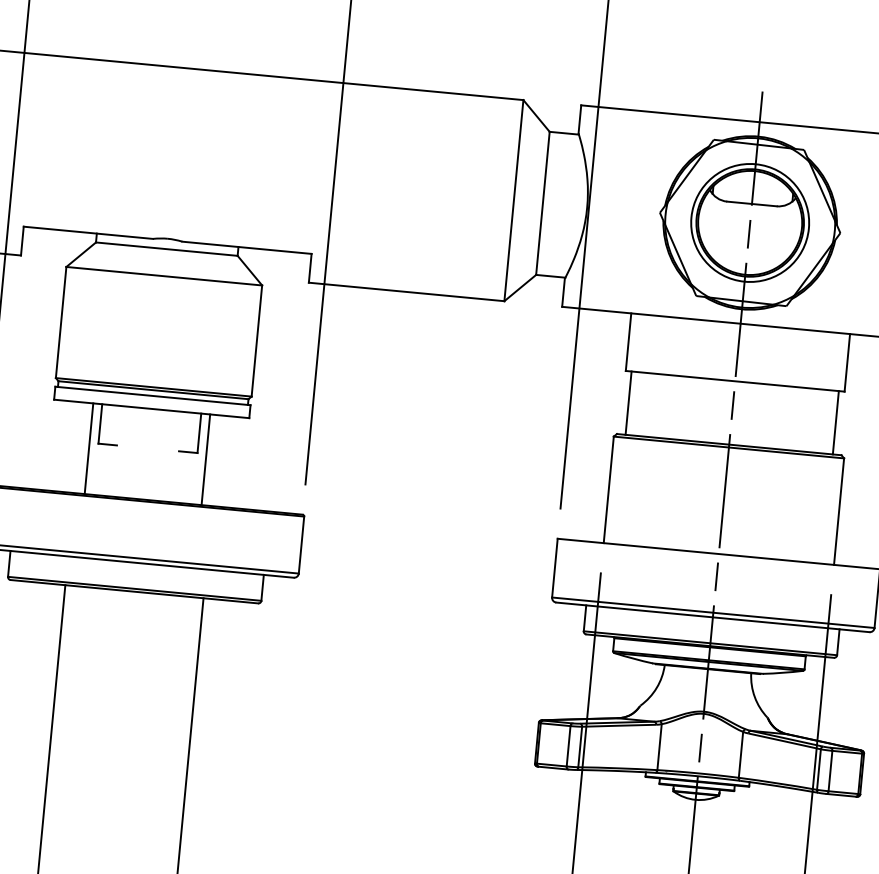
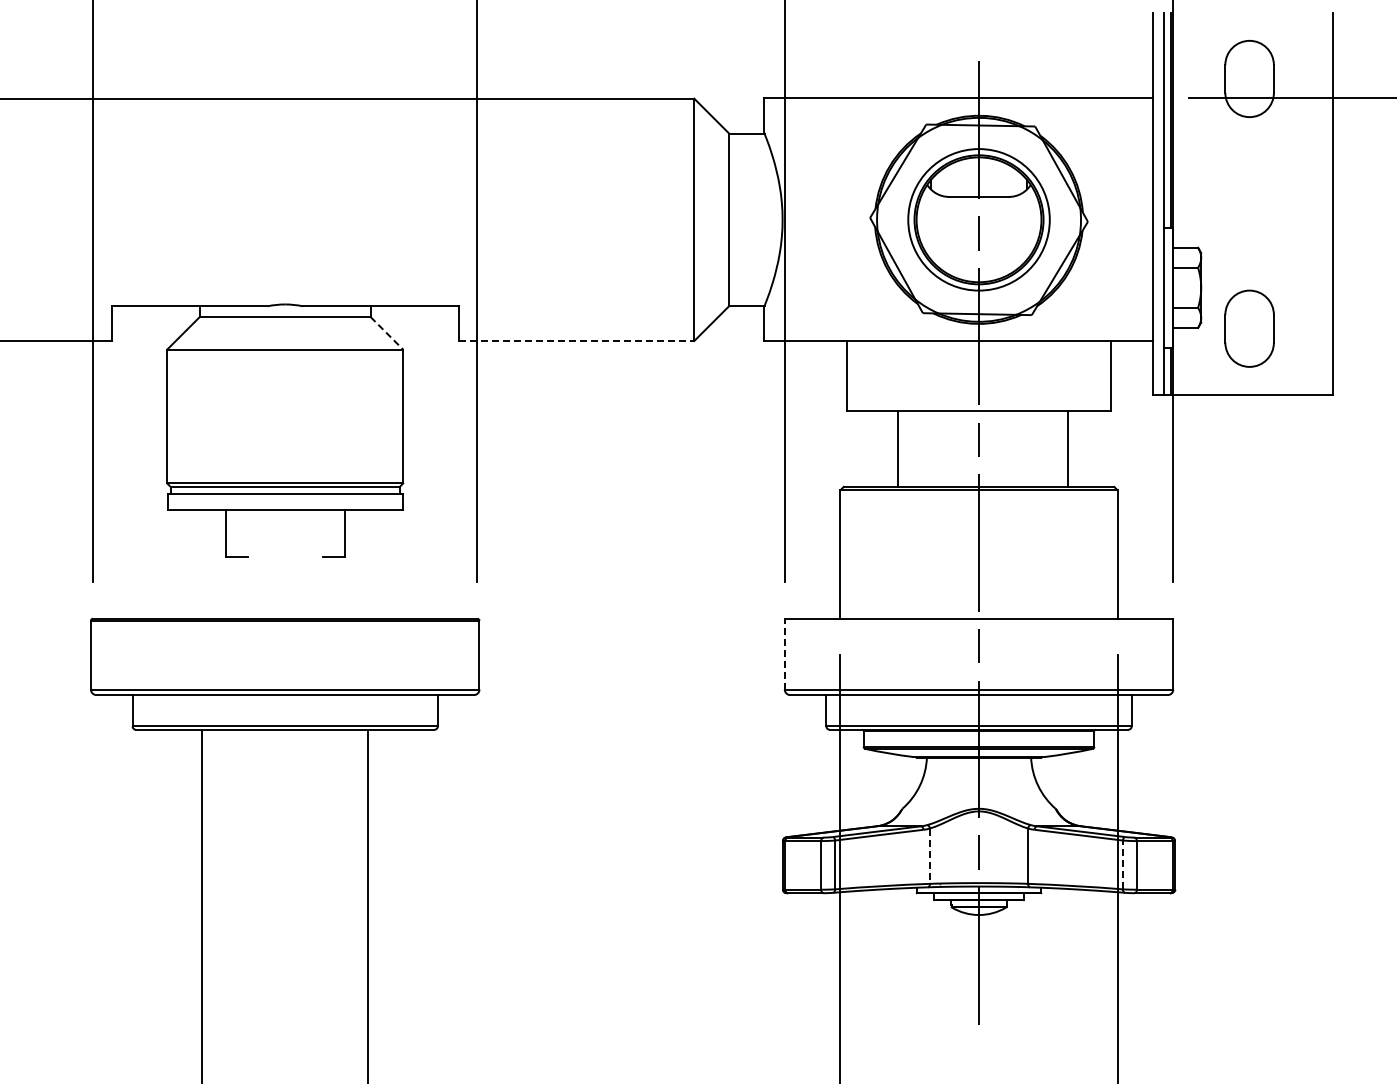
line: (250, 270) -> (387, 333), solid -> dashed
line: (406, 292) -> (576, 341), solid -> dashed
line: (628, 402) -> (898, 448), moved
line: (835, 422) -> (1067, 448), moved
line: (88, 448) -> (214, 563), removed
line: (205, 459) -> (355, 563), removed
line: (554, 567) -> (784, 653), solid -> dashed
line: (659, 747) -> (929, 856), solid -> dashed
line: (818, 769) -> (1122, 864), solid -> dashed

